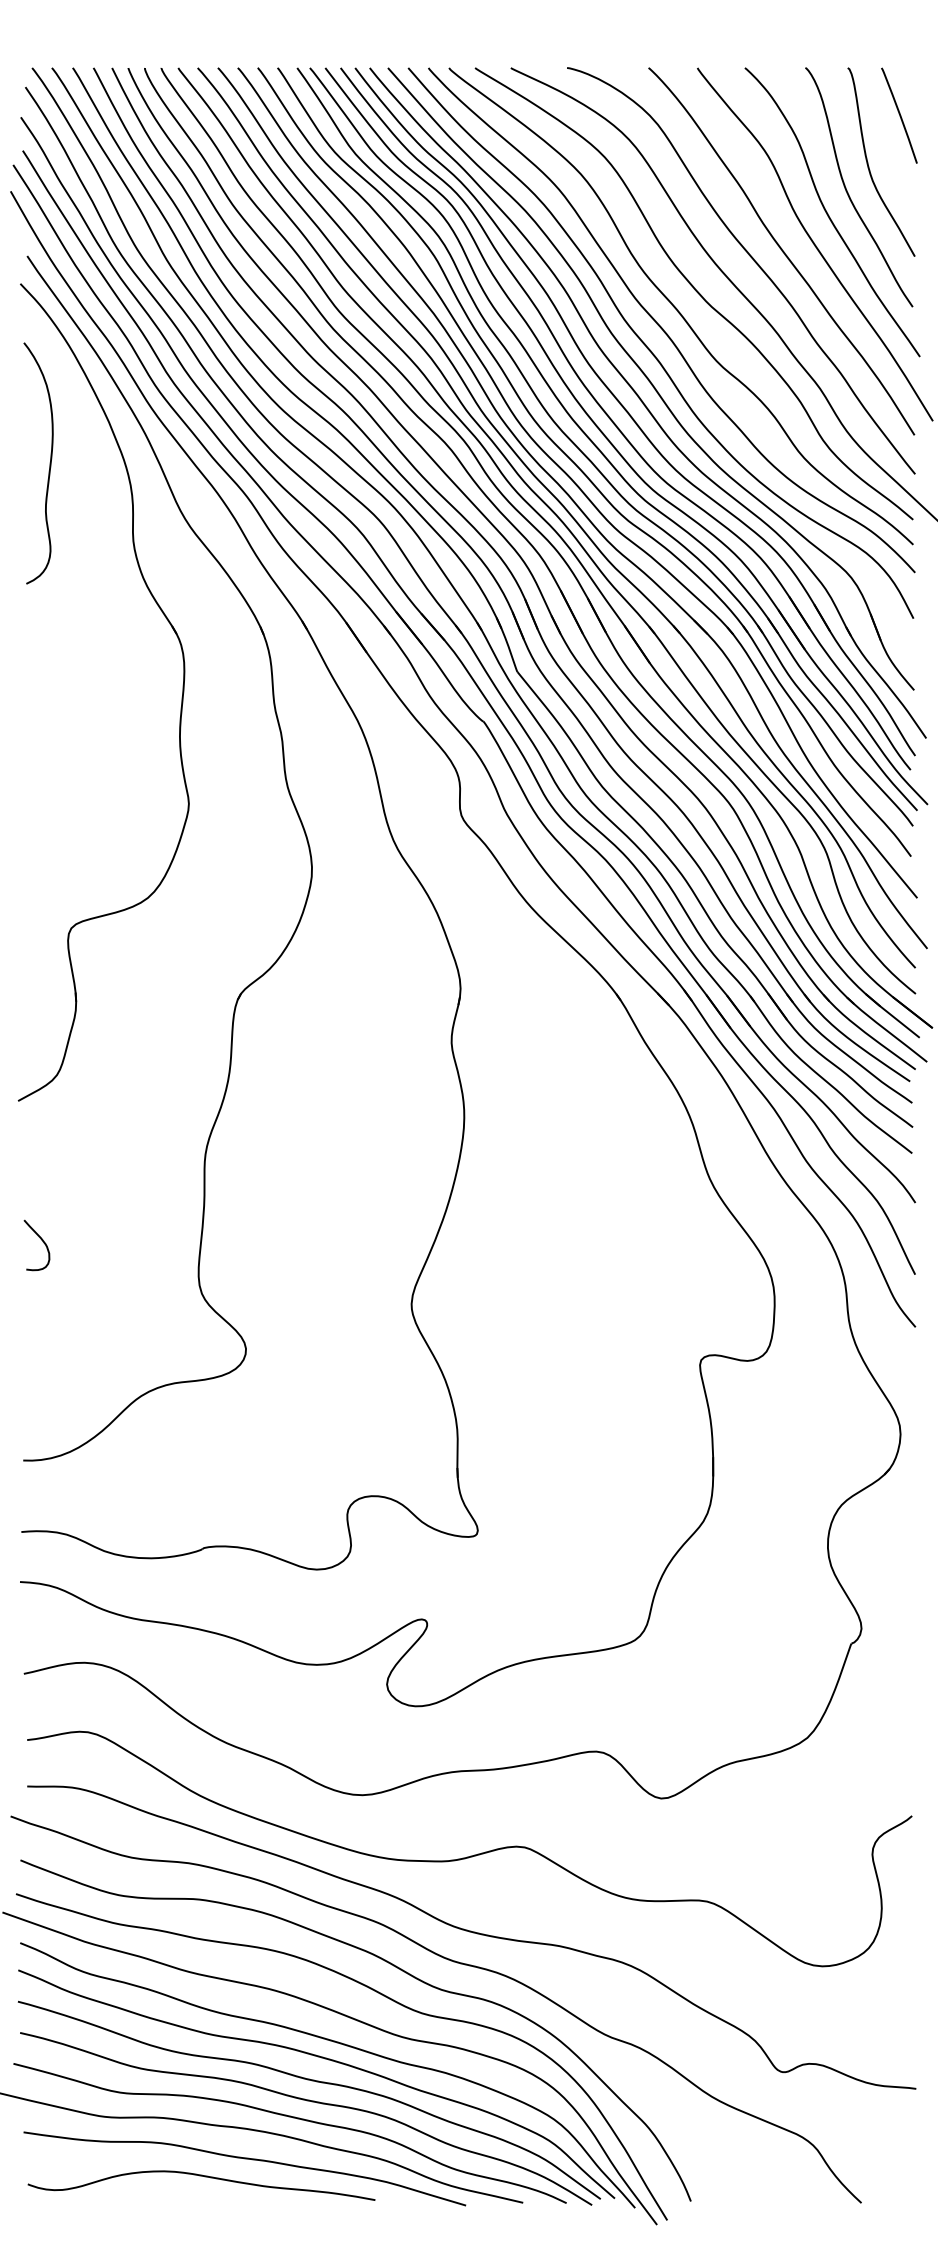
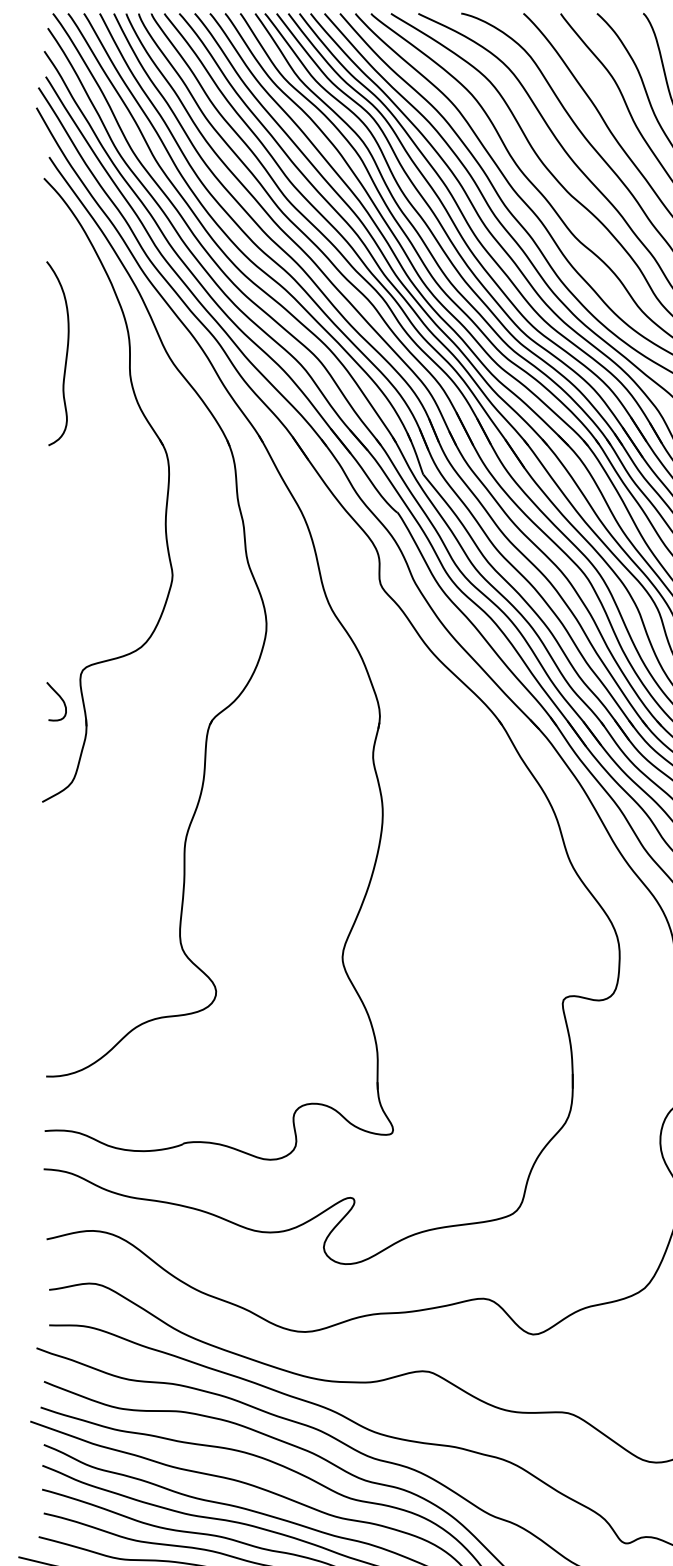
curve: (49, 463) -> (66, 353), moved
curve: (41, 1240) -> (60, 697), moved

